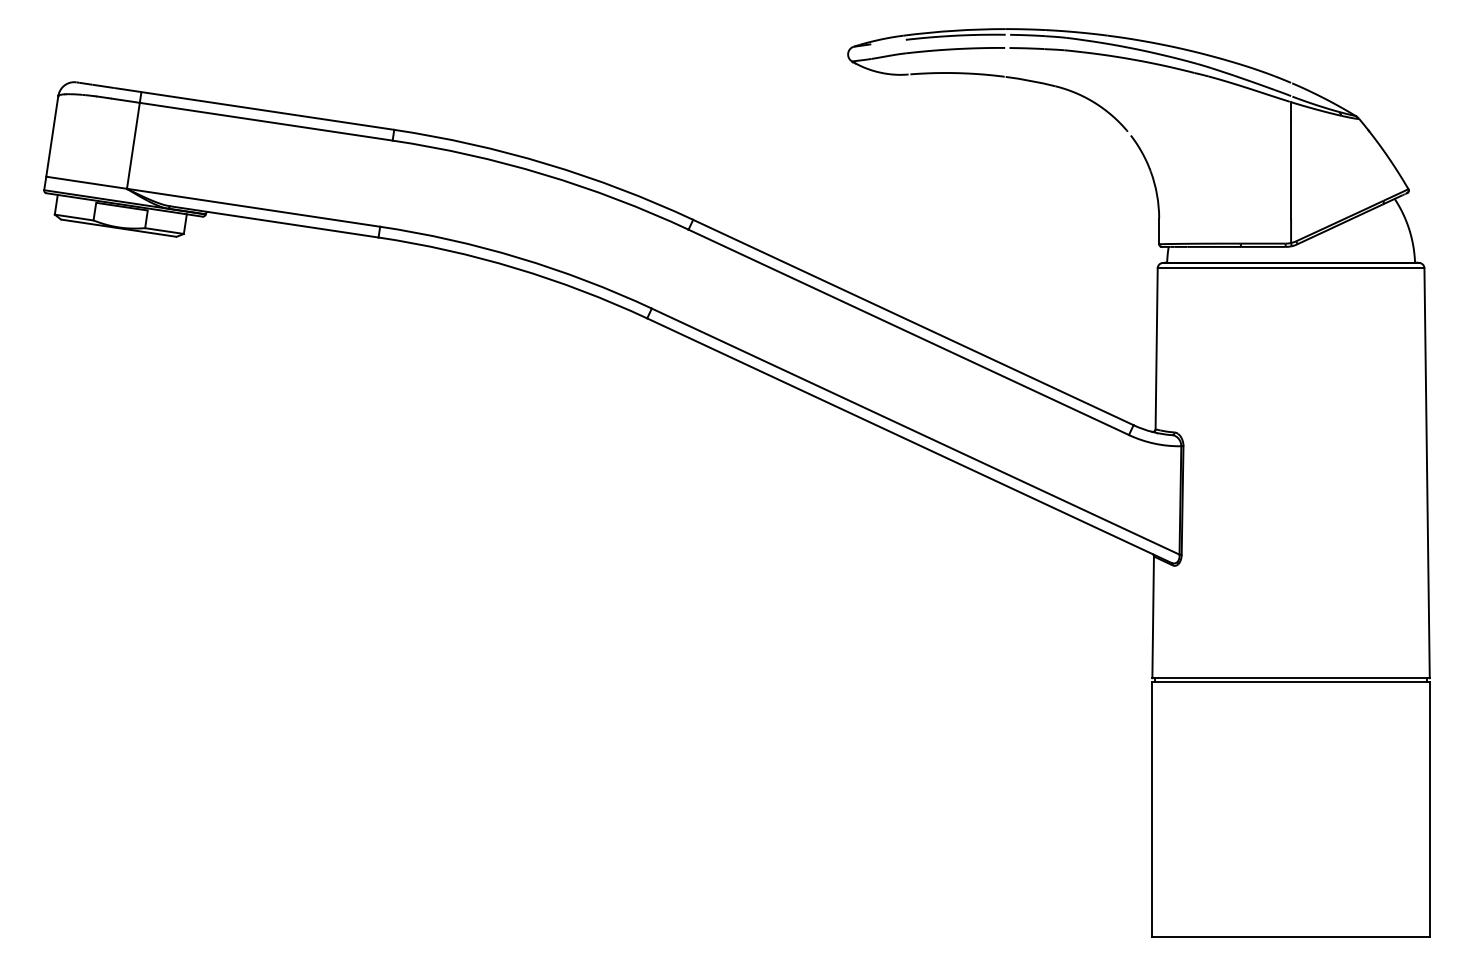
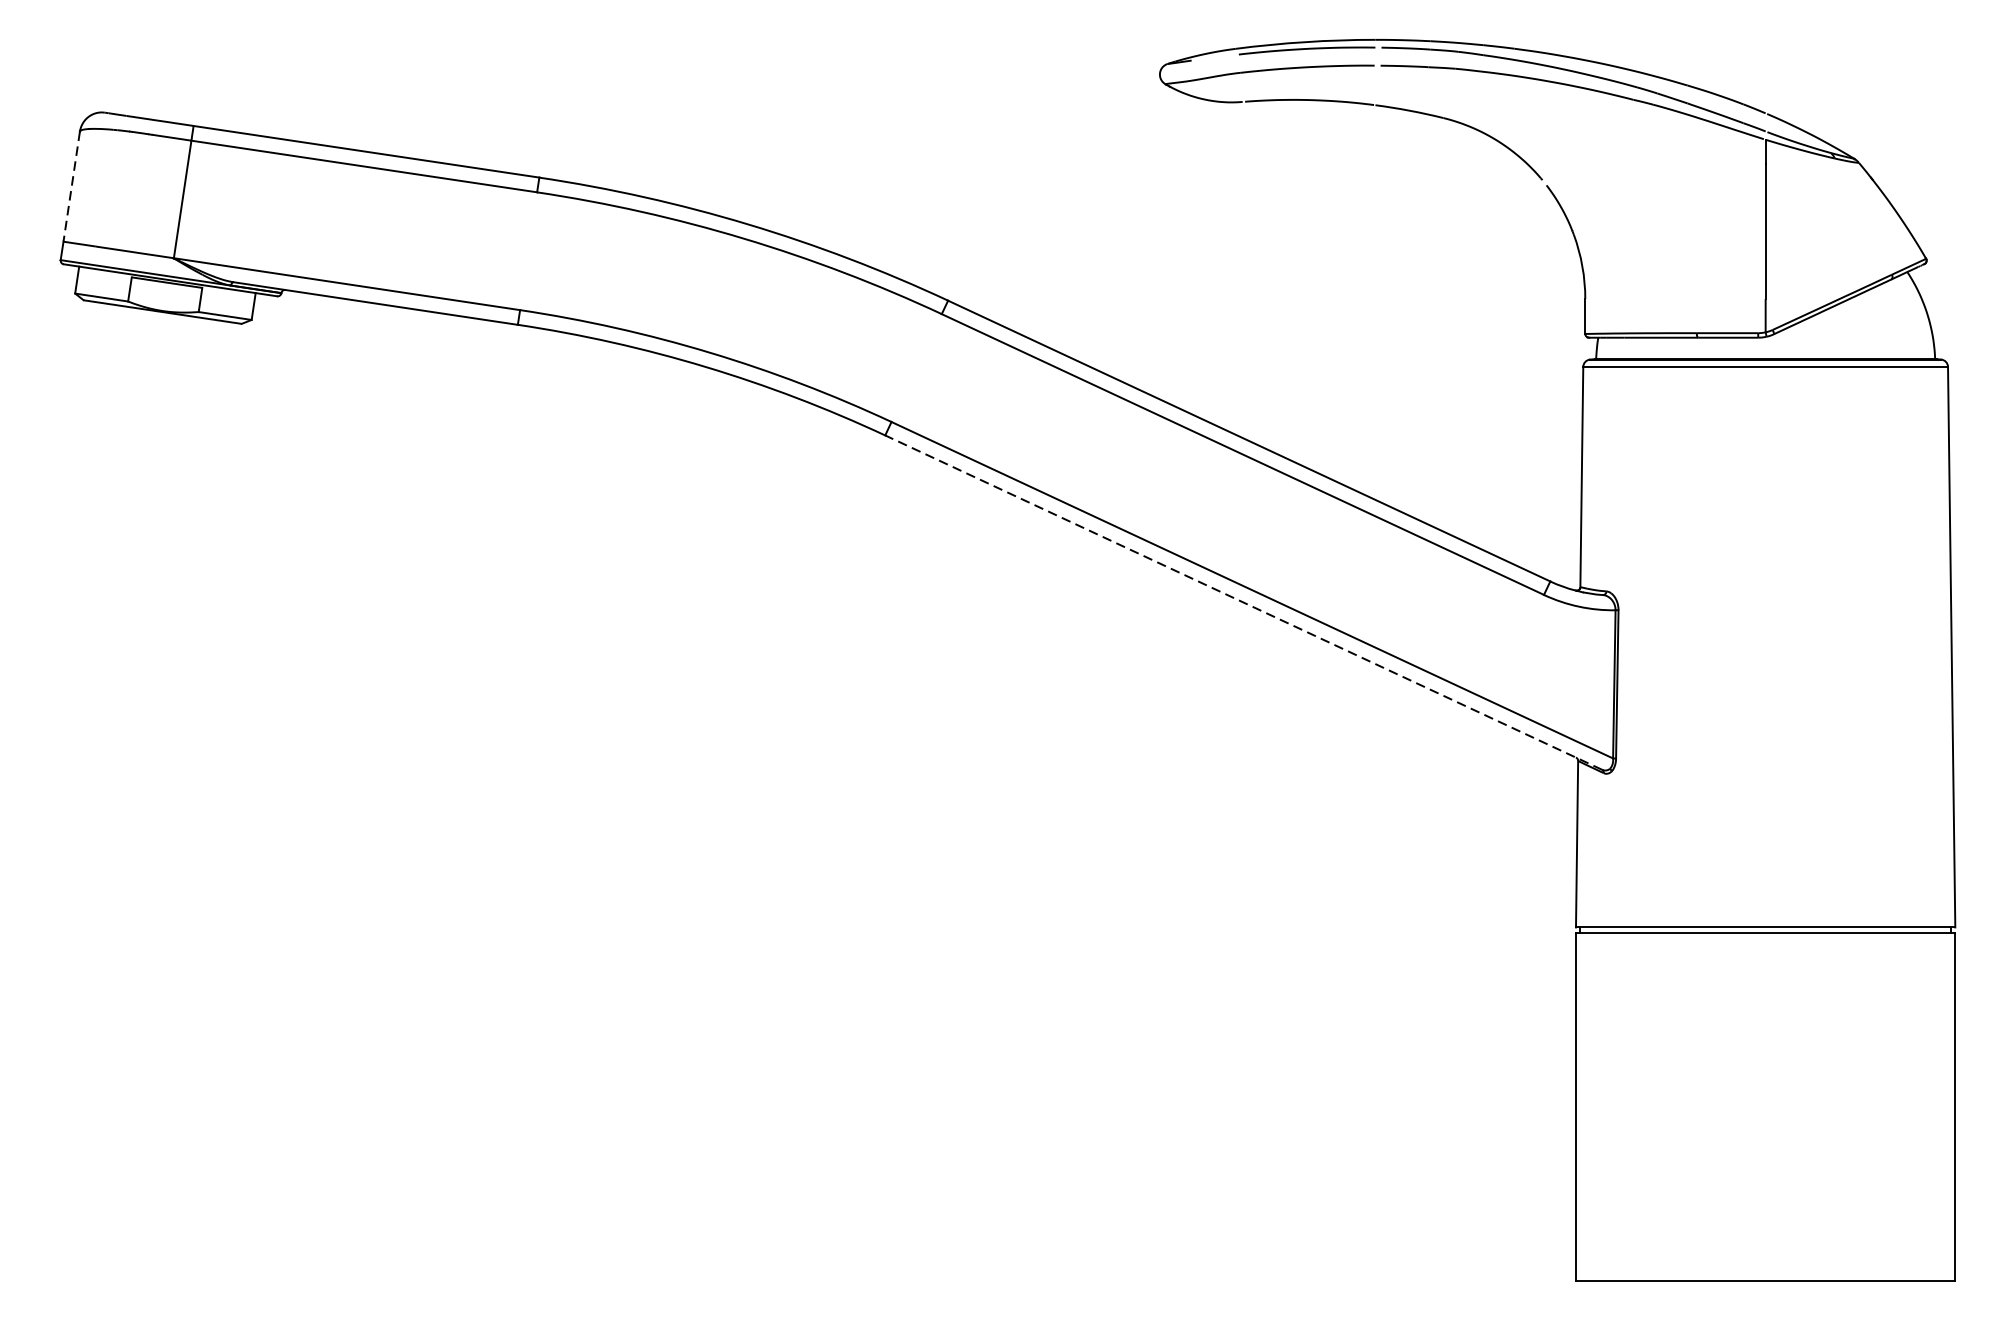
line: (52, 136) -> (72, 186), solid -> dashed
line: (908, 440) -> (1242, 602), solid -> dashed

